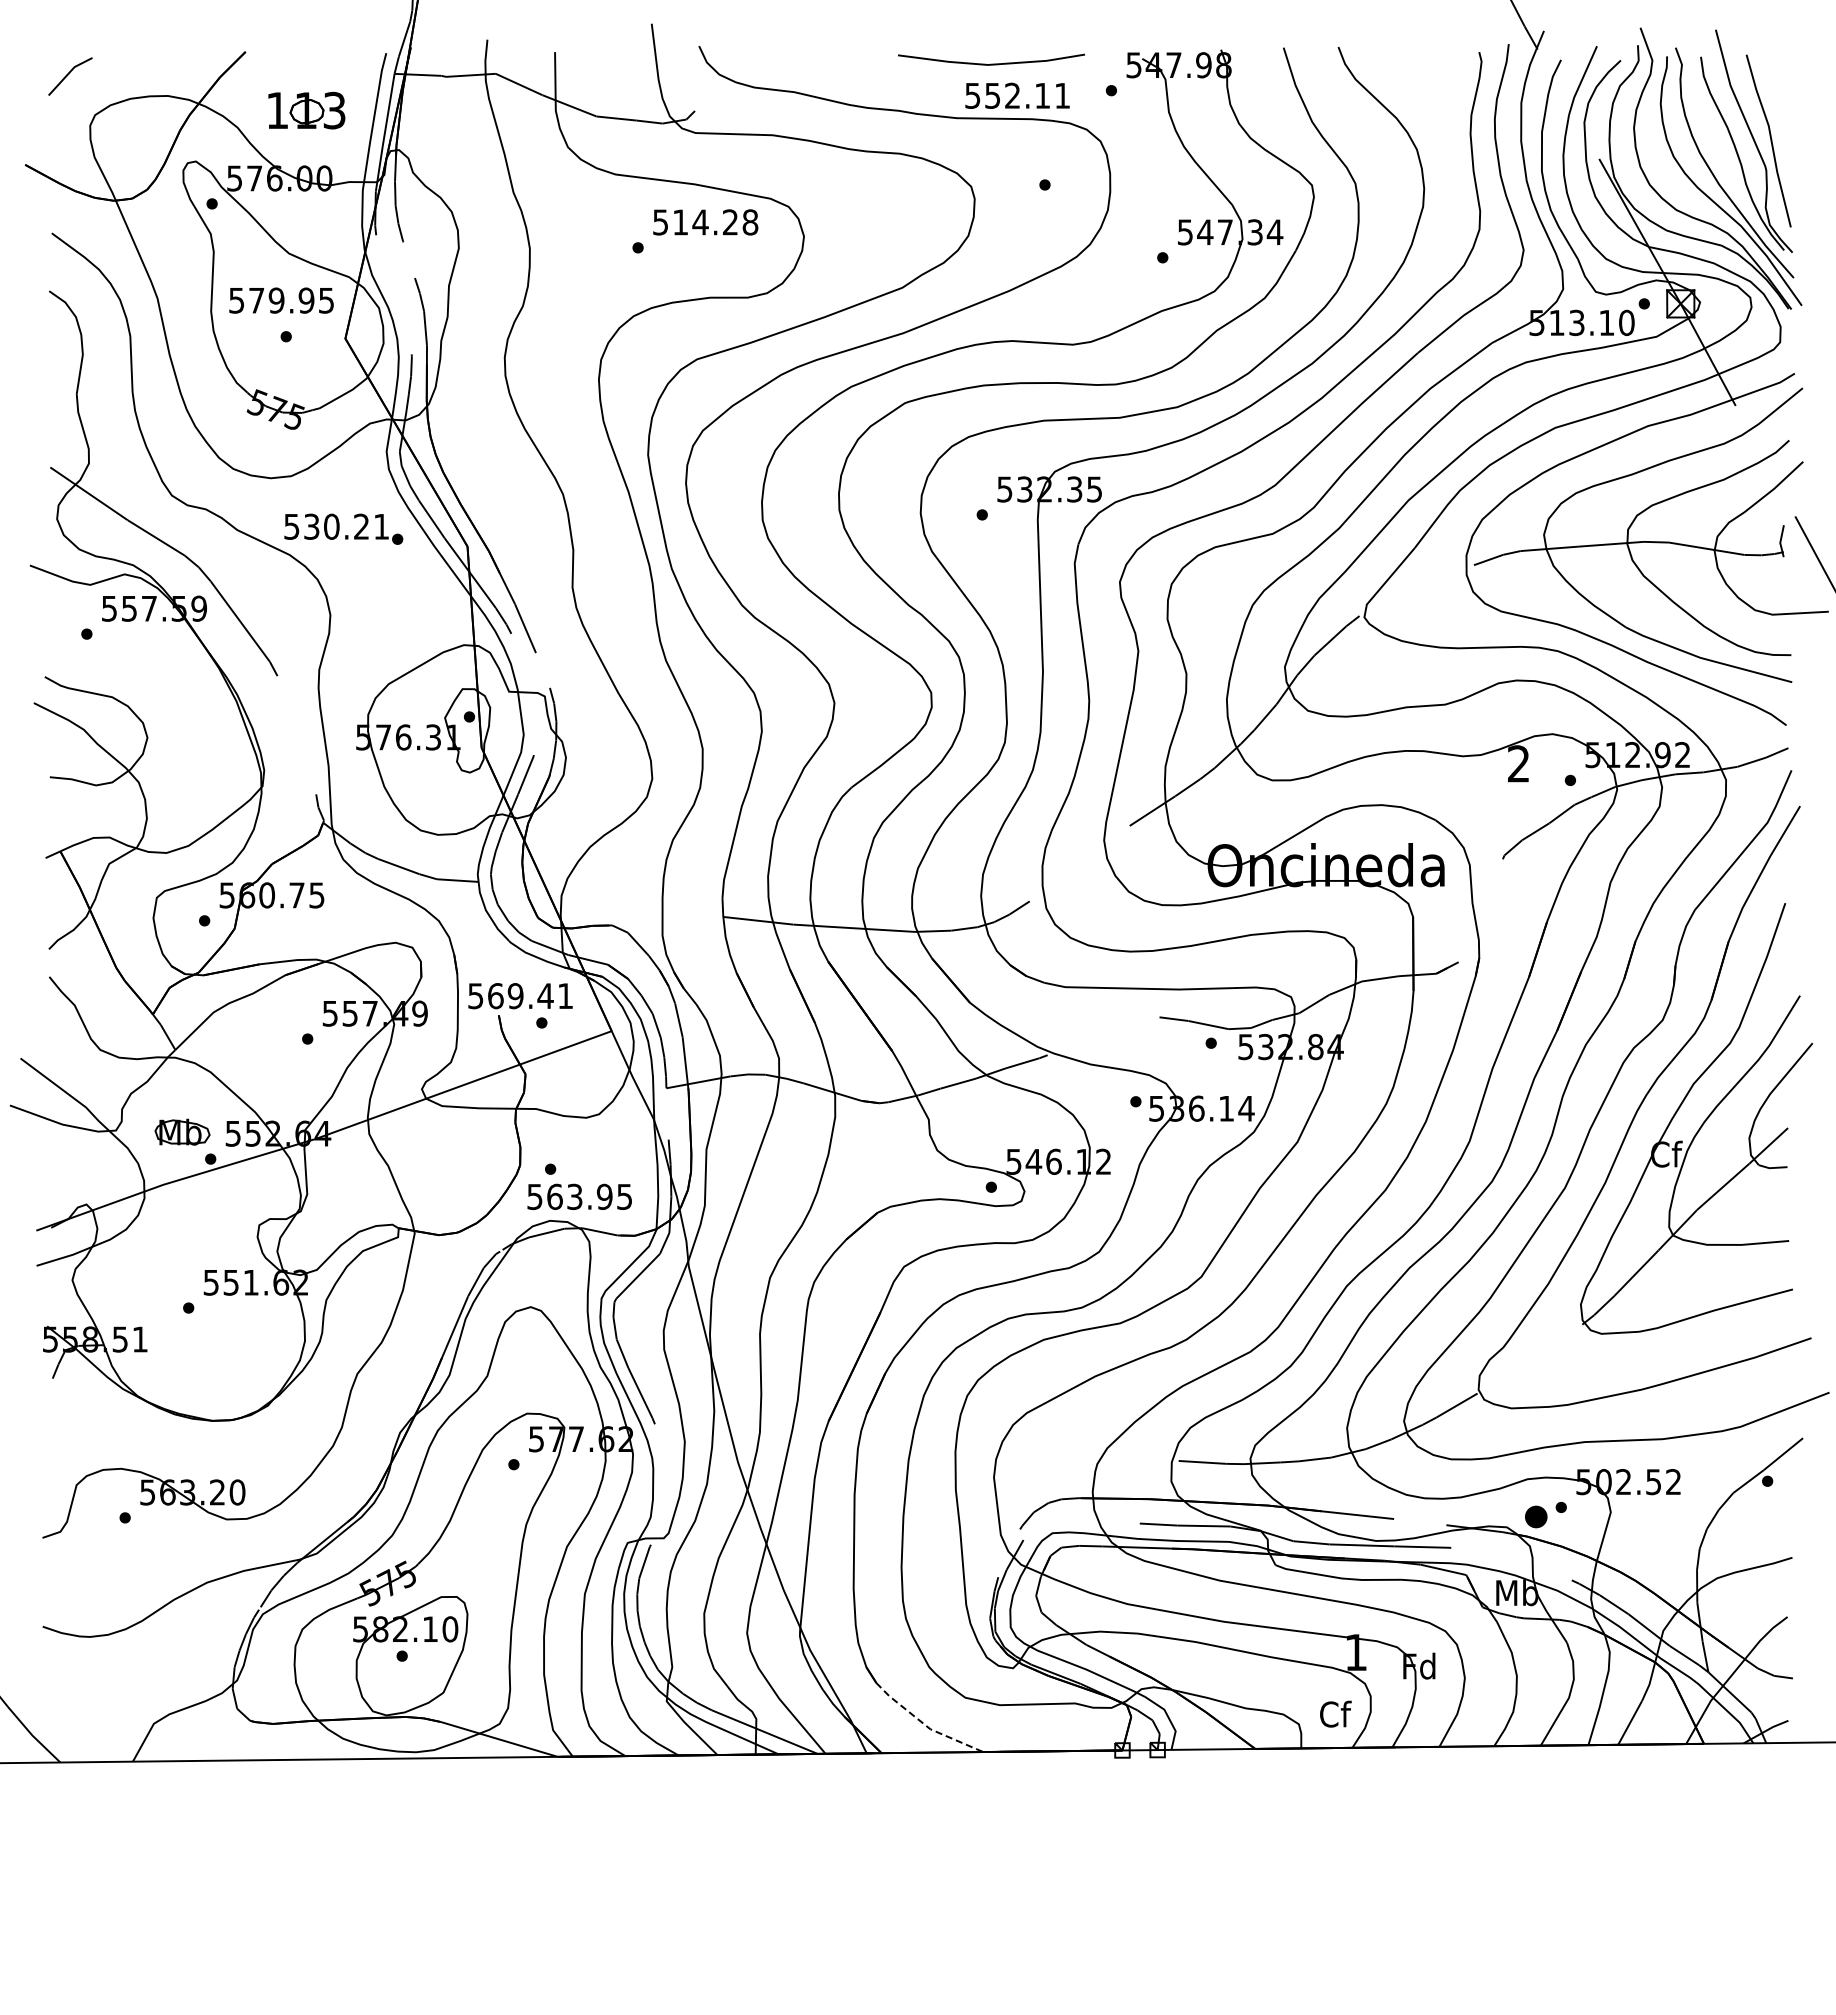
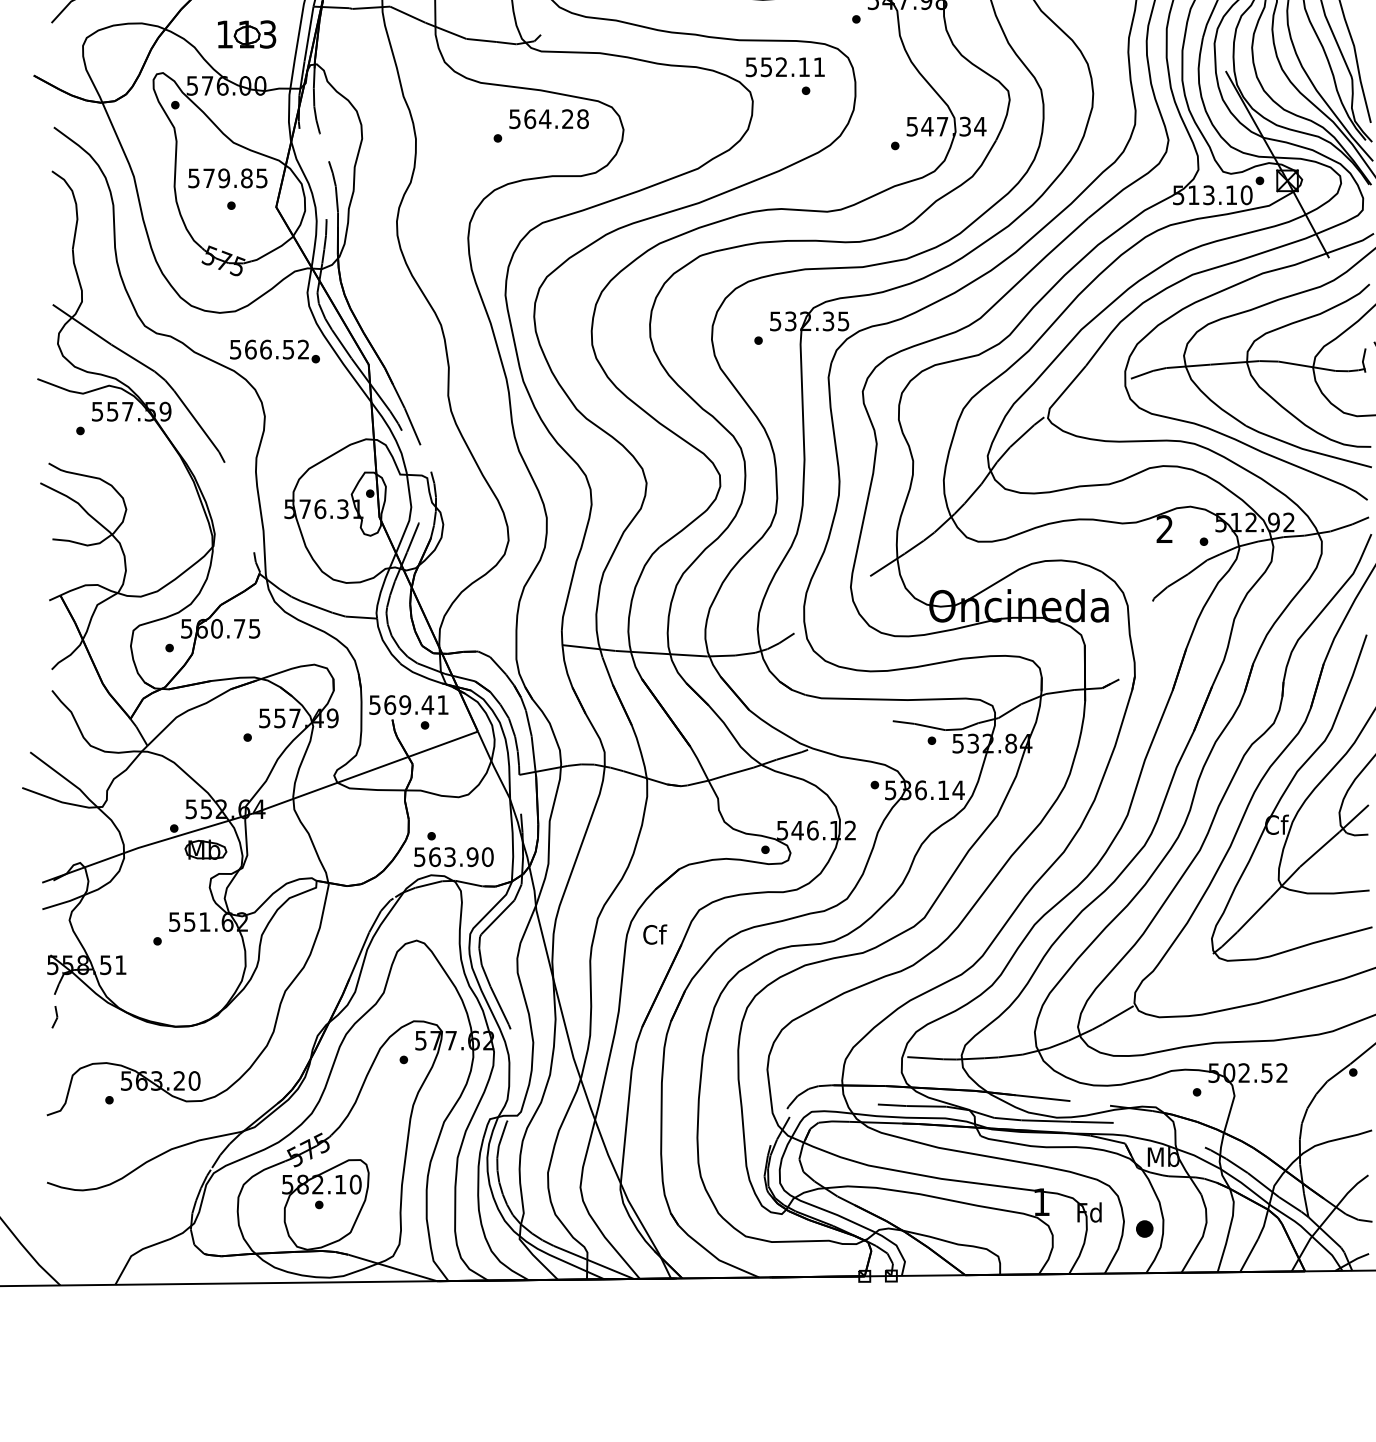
text: (1017, 95) -> (785, 66), moved
text: (680, 222) -> (530, 119), 514.28 -> 564.28
text: (306, 300) -> (246, 178), 579.95 -> 579.85
text: (346, 526) -> (277, 349), 530.21 -> 566.52
part: (182, 1131) -> (205, 849), moved
text: (624, 1196) -> (487, 856), 563.95 -> 563.90
line: (55, 1408) -> (56, 1017), added
part: (1536, 1516) -> (1144, 1228), moved
text: (1335, 1713) -> (654, 934), moved
line: (925, 1724) -> (715, 1256), dashed -> solid

